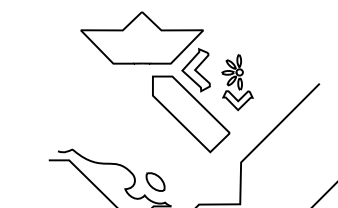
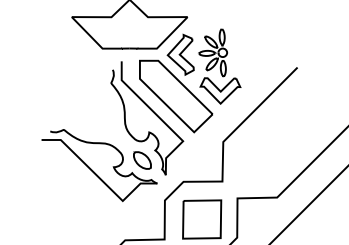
part: (237, 82) -> (219, 66), size x1.43
part: (166, 131) -> (152, 112), added

